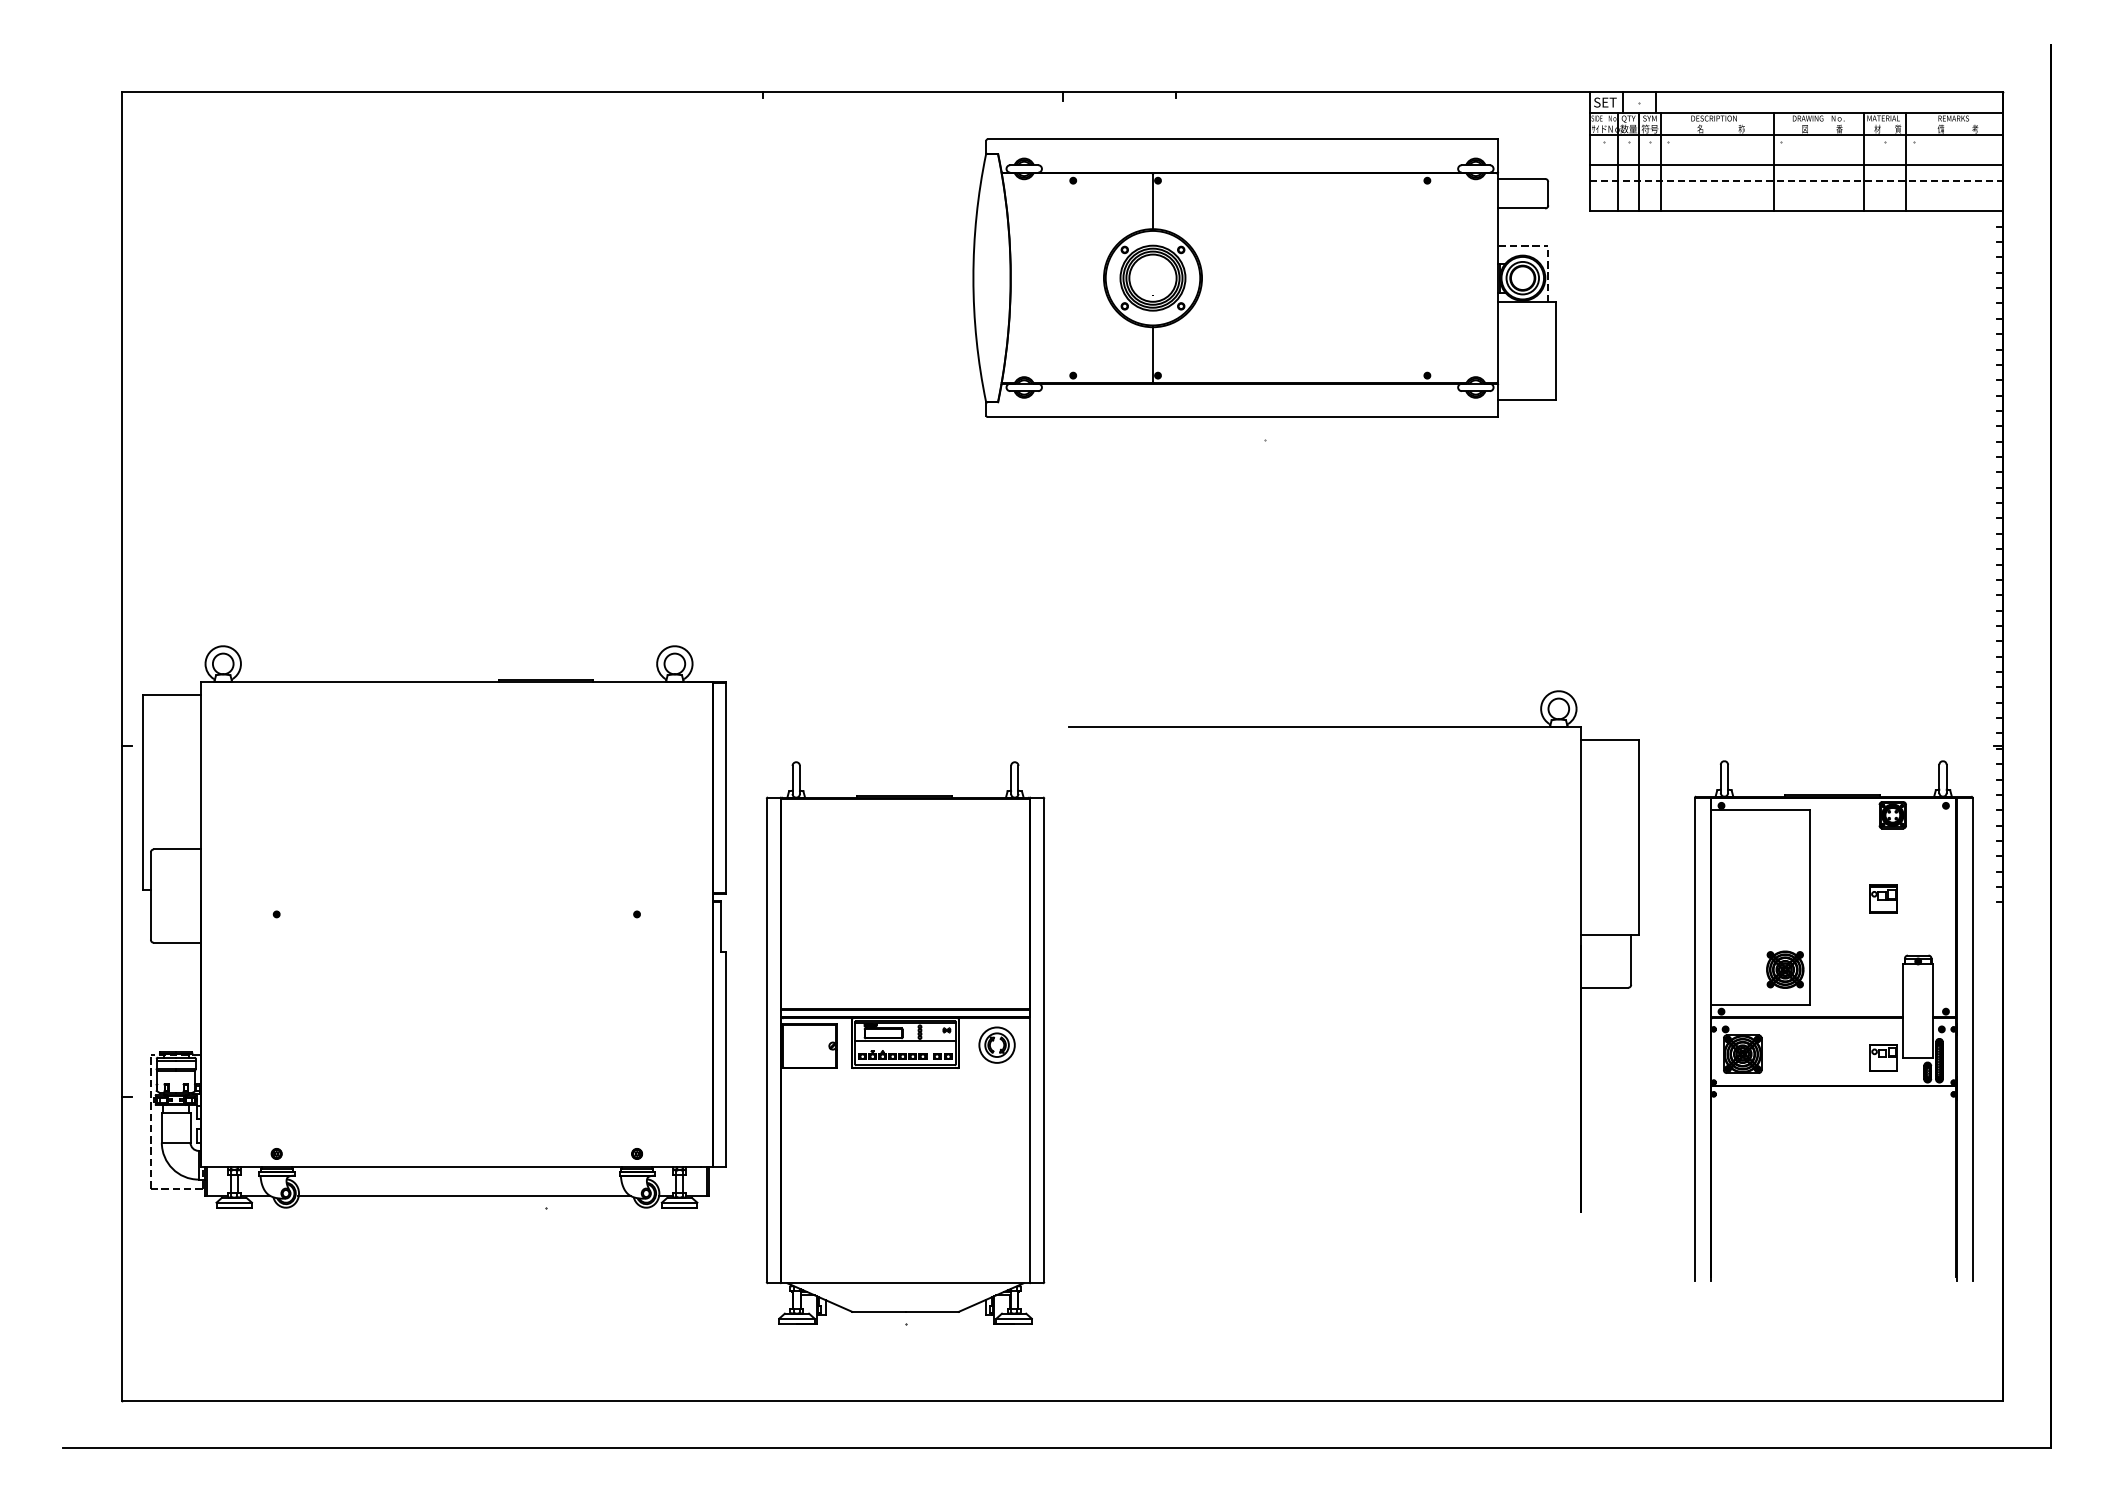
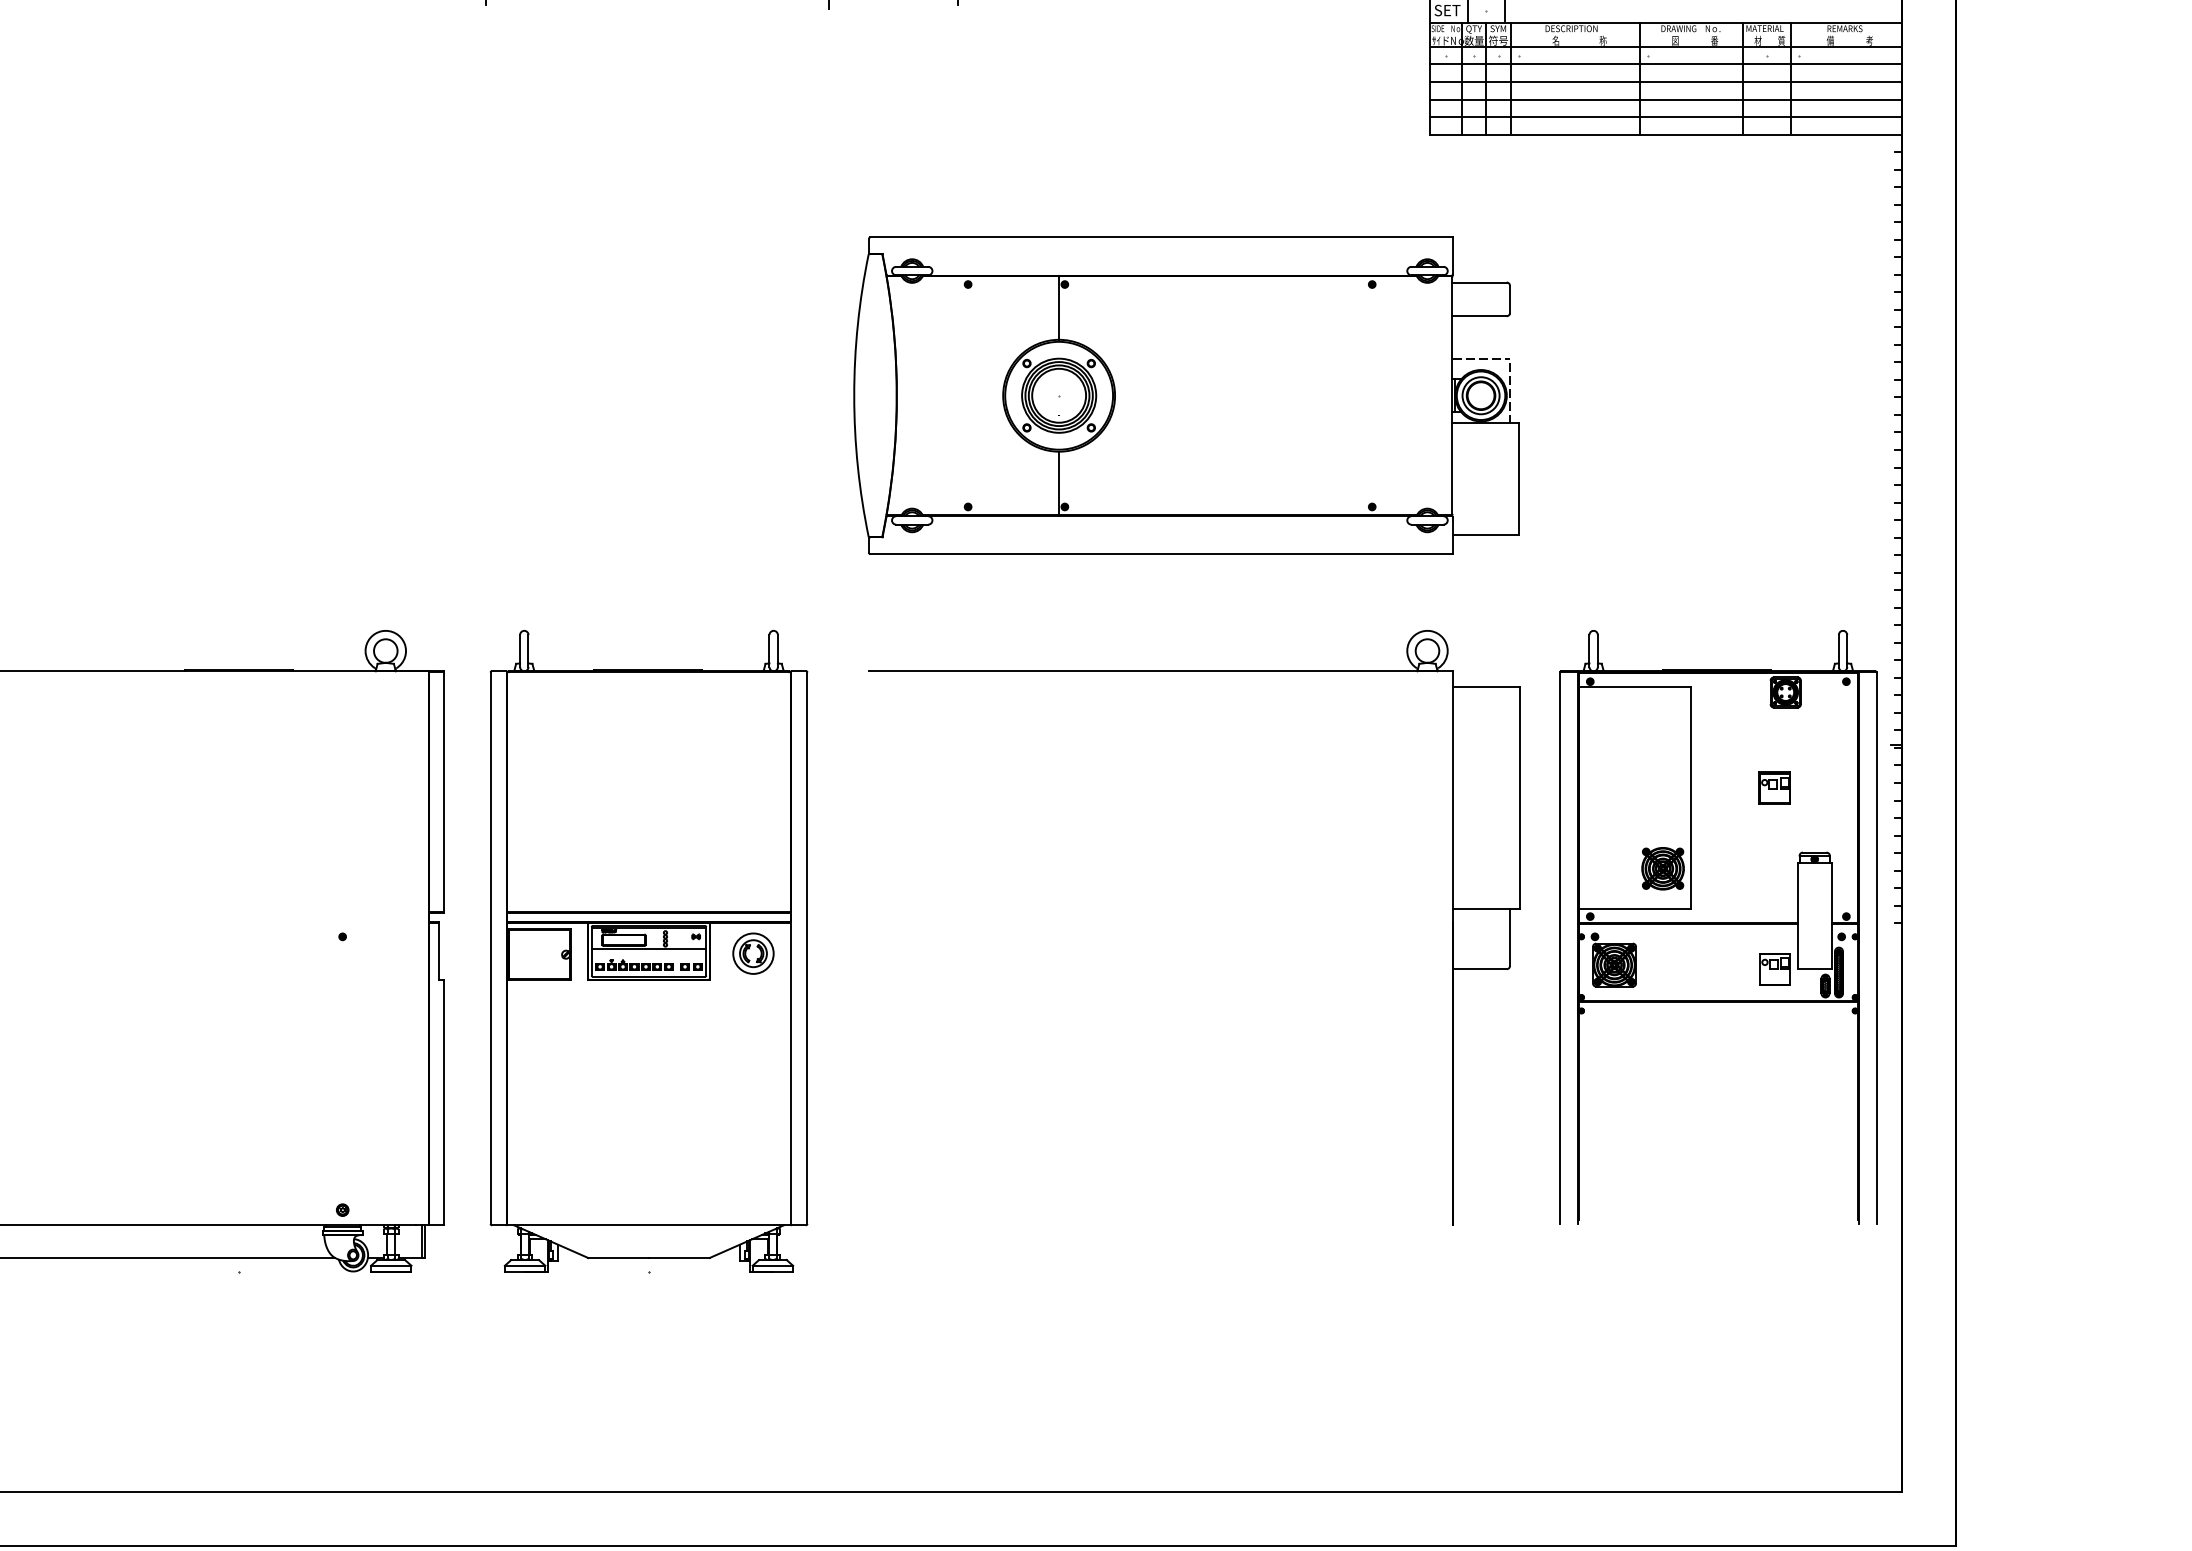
line: (1796, 149) -> (1665, 64), added
line: (1796, 180) -> (1665, 99), dashed -> solid
line: (1796, 195) -> (1665, 116), added
part: (1264, 277) -> (1186, 394), moved
part: (1353, 727) -> (1193, 672), moved
part: (1833, 1020) -> (1718, 926), moved
part: (905, 1043) -> (648, 951), moved

